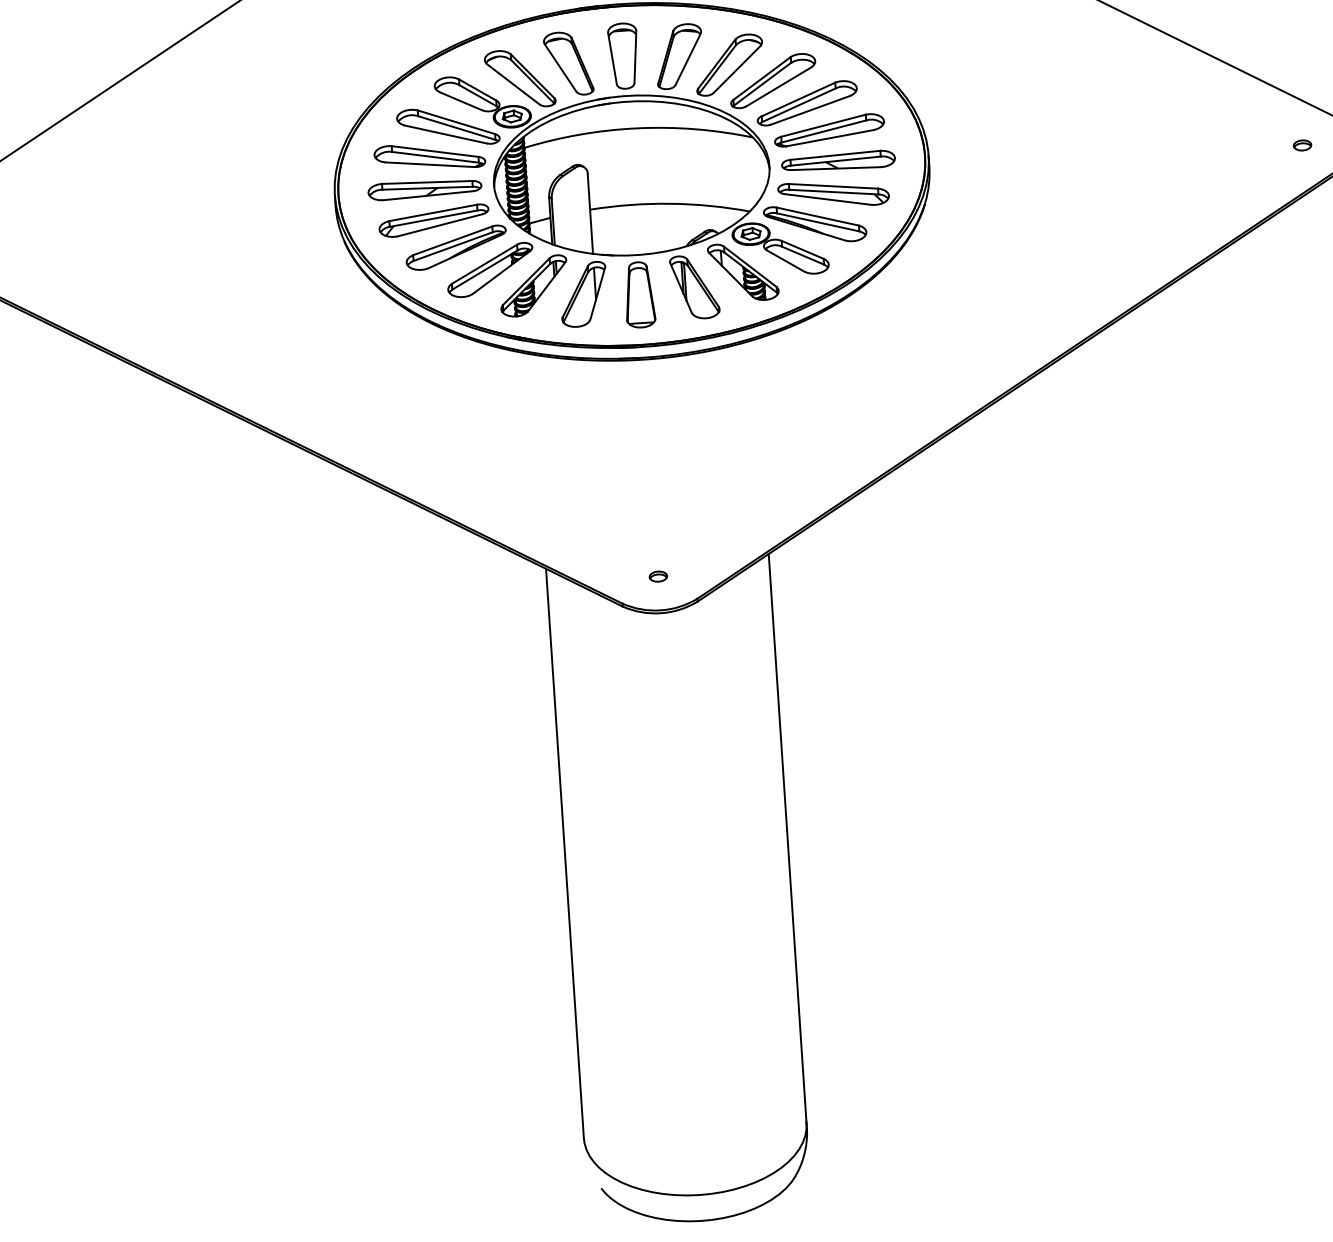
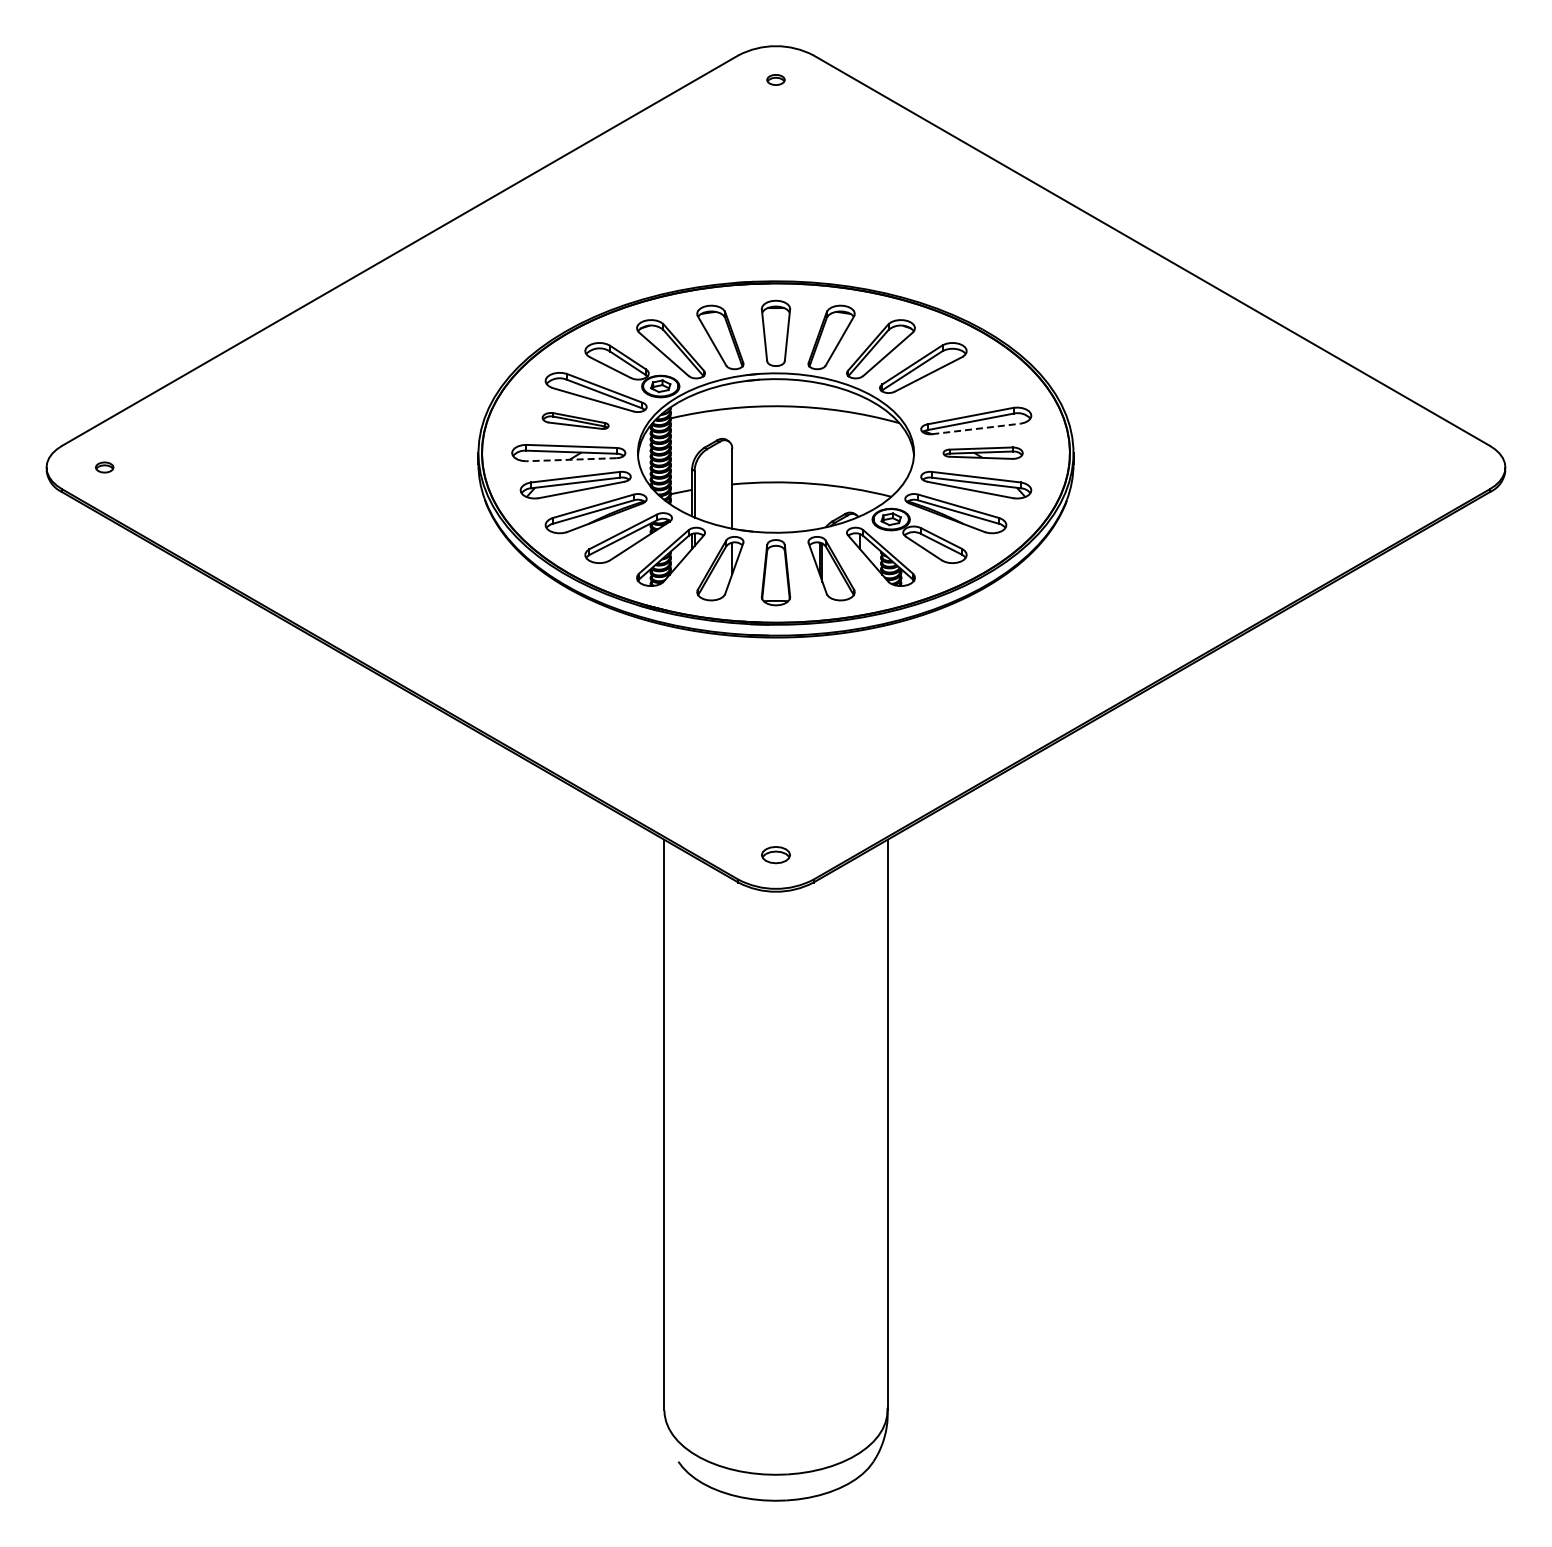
part: (806, 103) -> (955, 392), removed
line: (830, 137) -> (976, 428), solid -> dashed
part: (1301, 145) -> (1446, 467), removed
part: (429, 156) -> (575, 420), size x0.6
part: (837, 162) -> (982, 453), size x0.7
line: (427, 195) -> (570, 459), solid -> dashed
part: (657, 576) -> (775, 854), size x1.6

